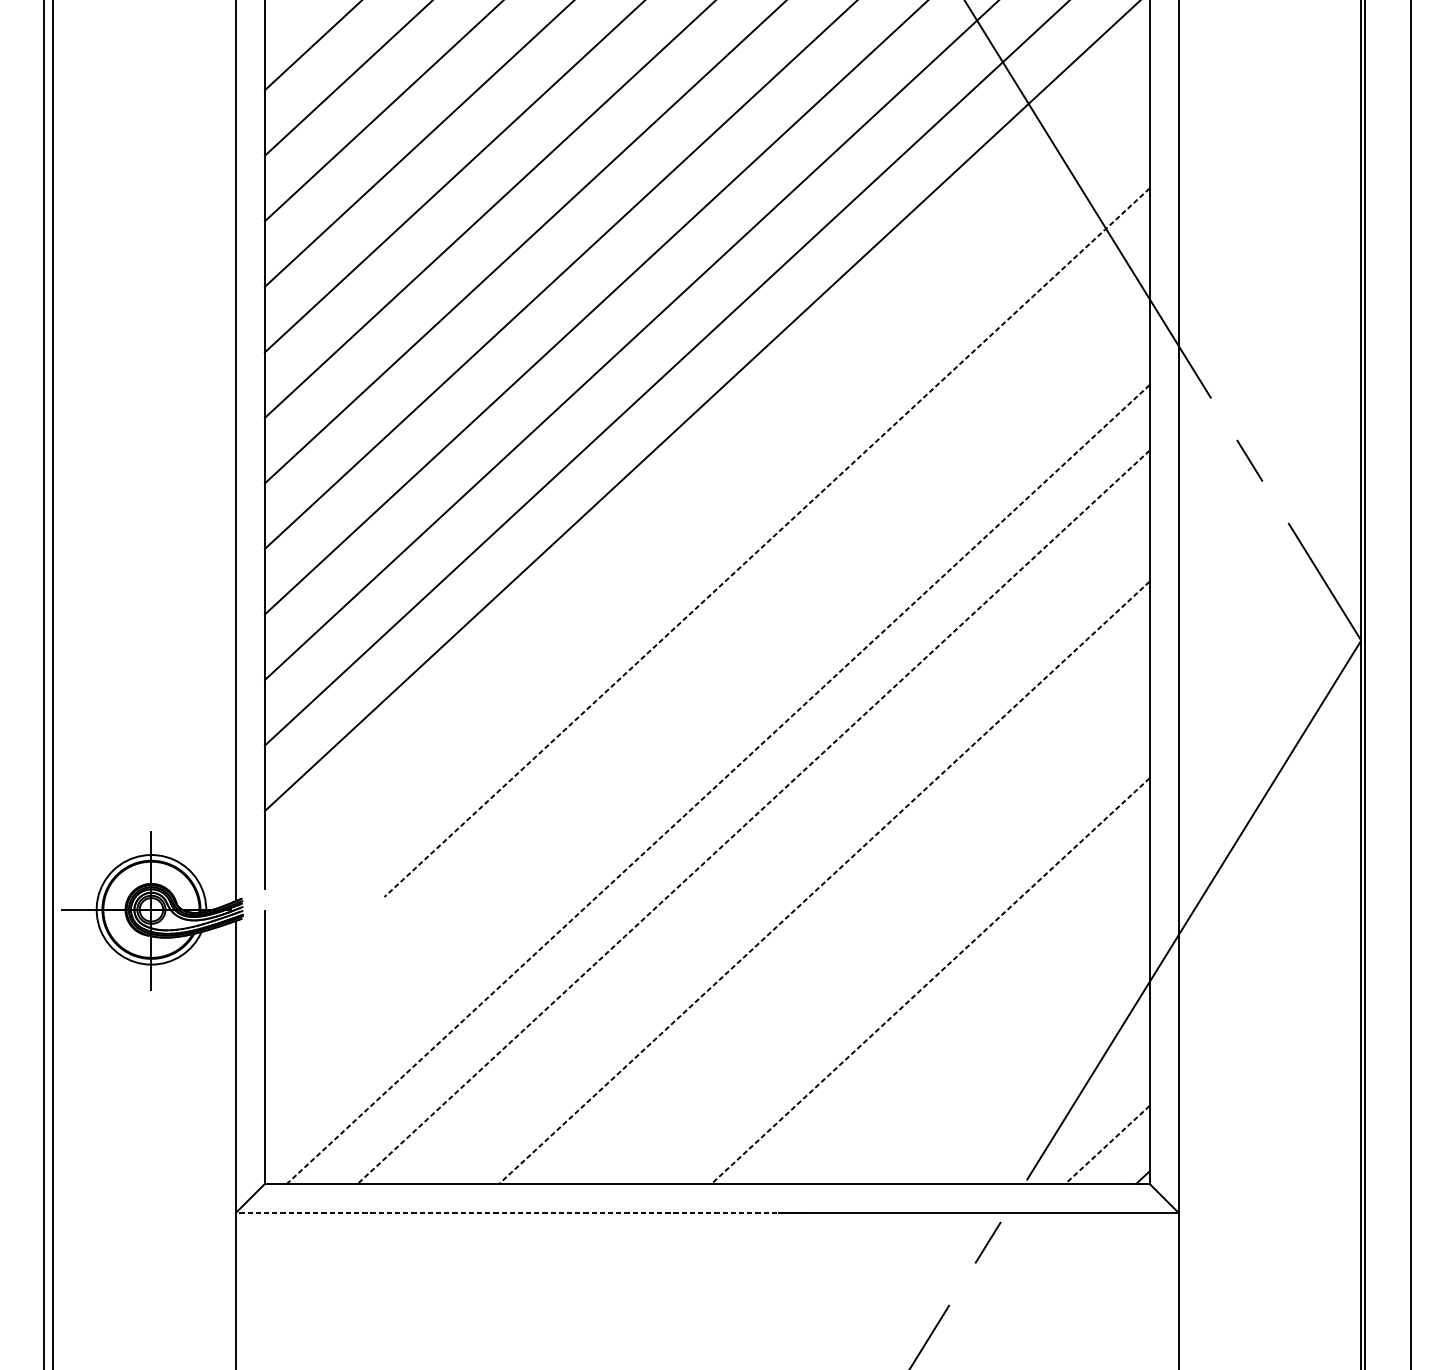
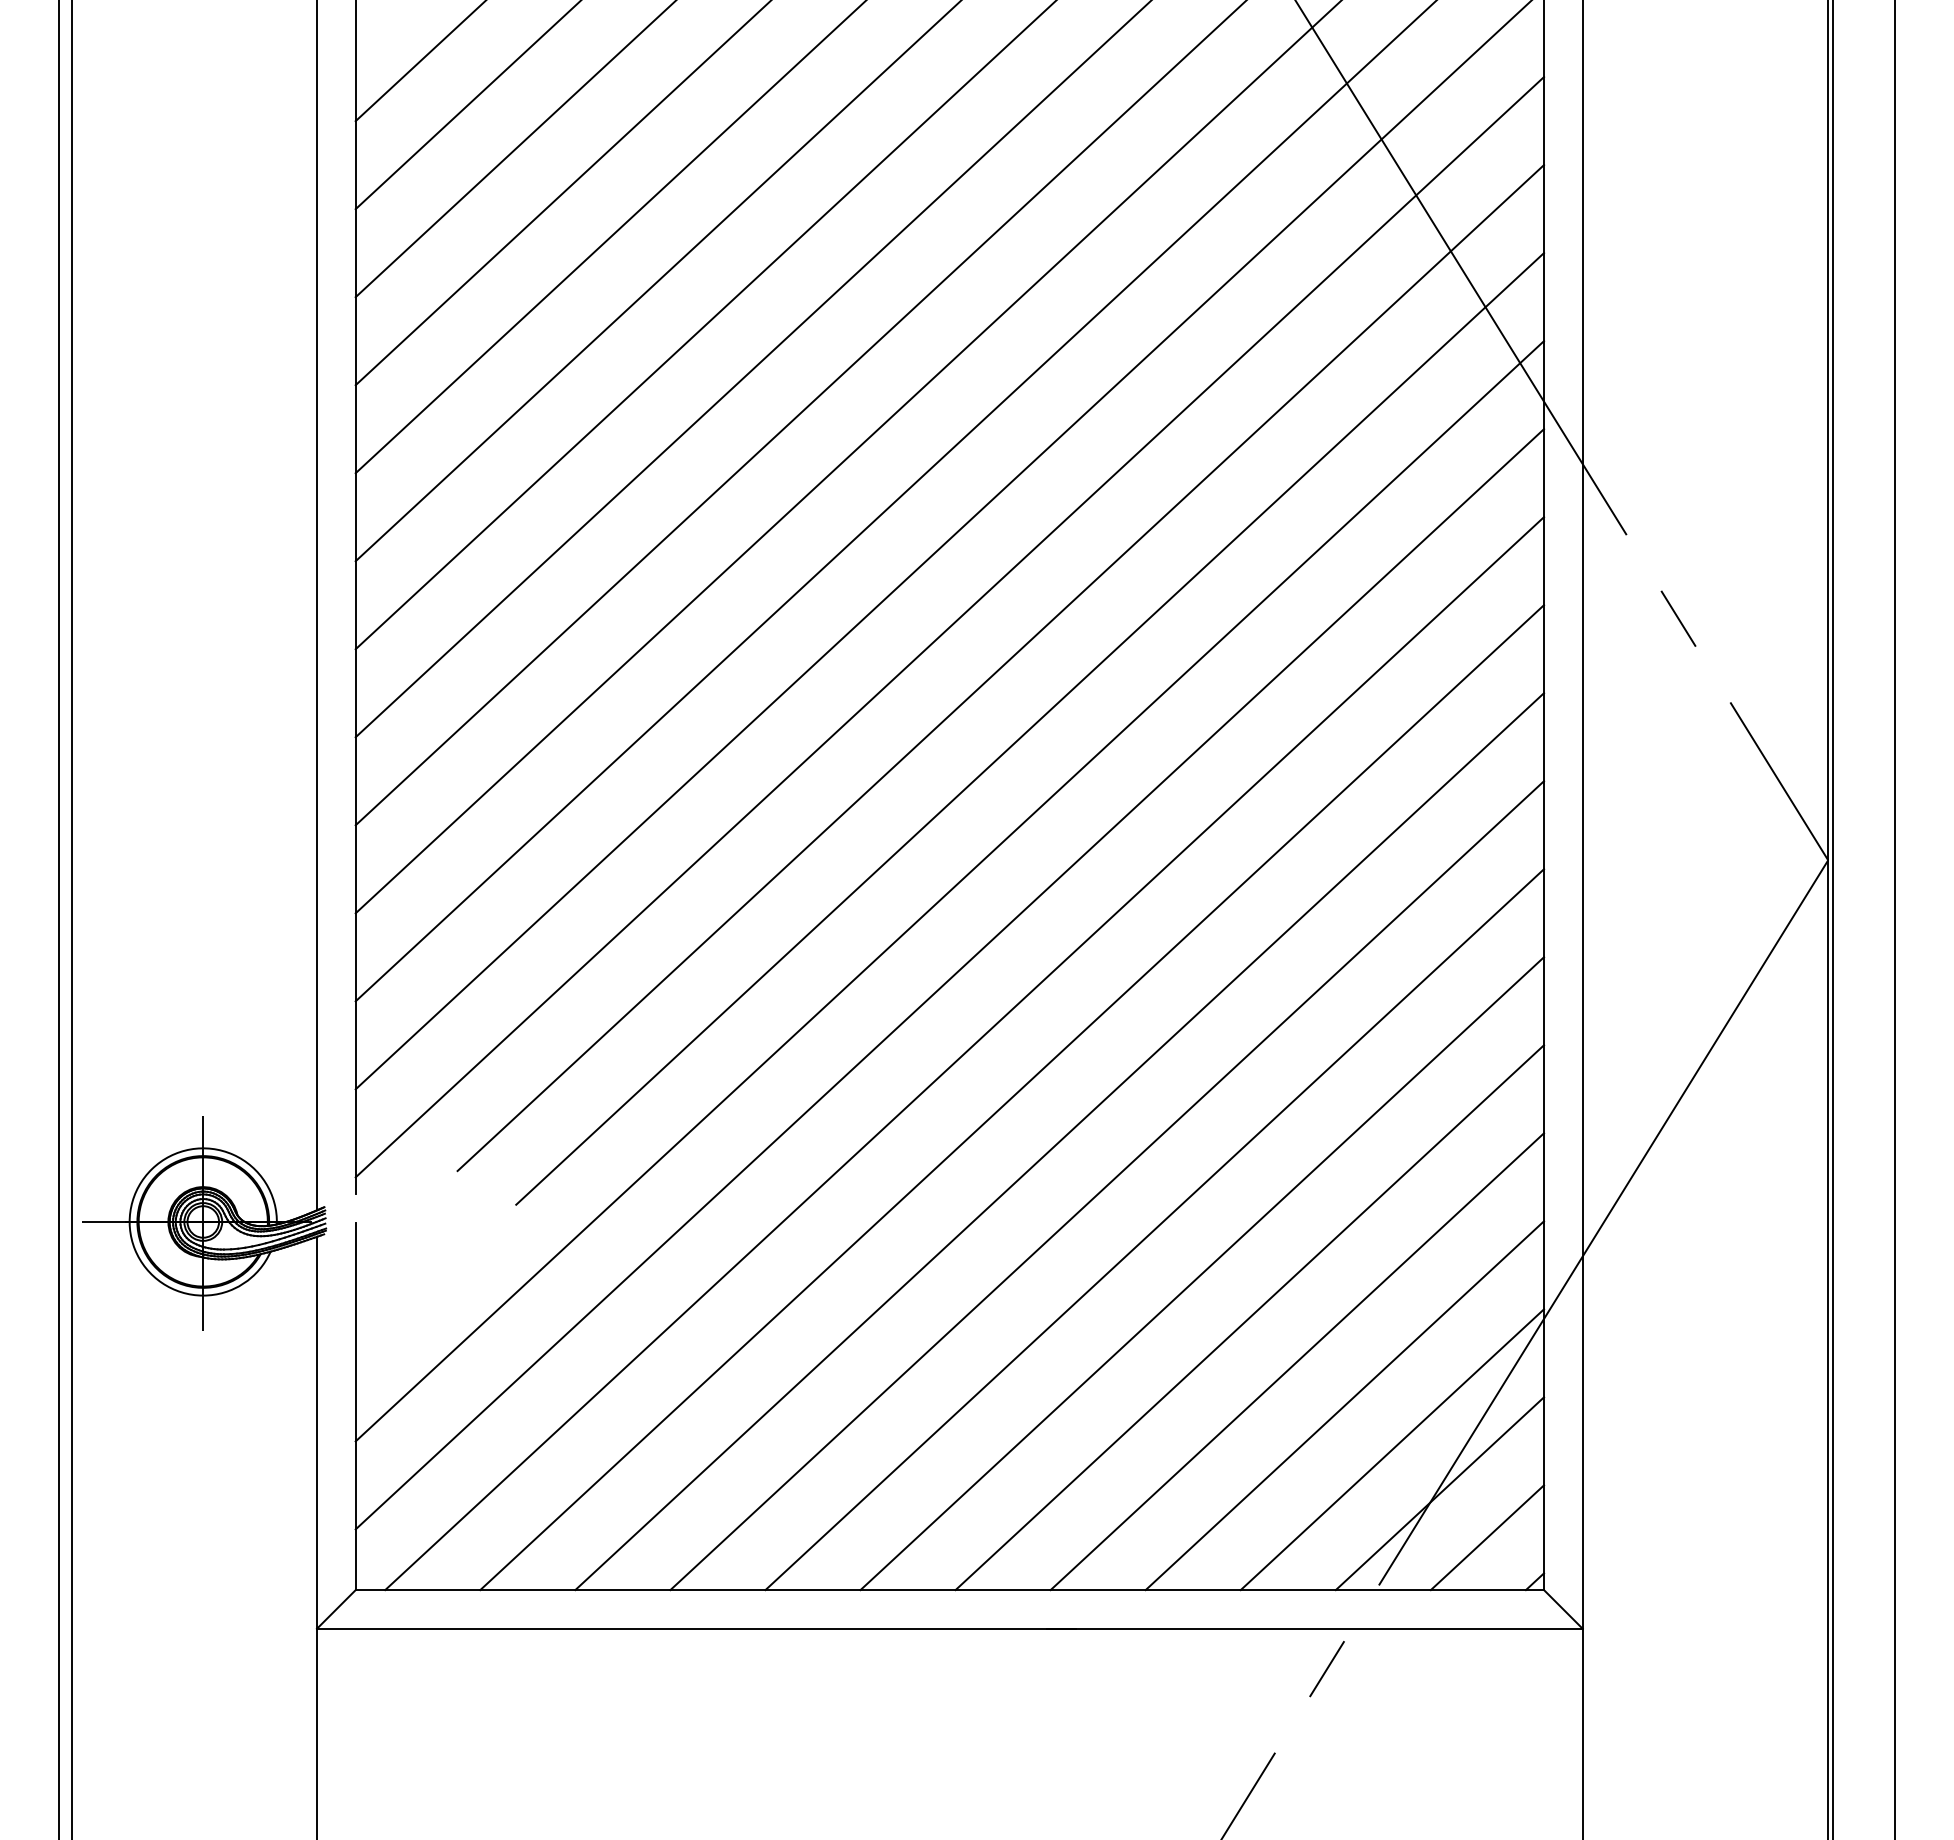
line: (707, 467) -> (949, 627), added
line: (744, 497) -> (1000, 668), added
line: (766, 543) -> (1029, 729), dashed -> solid
line: (707, 663) -> (949, 891), added
line: (707, 729) -> (949, 979), added
line: (718, 784) -> (964, 1053), dashed -> solid
line: (753, 817) -> (1012, 1097), dashed -> solid
line: (788, 849) -> (1059, 1141), added
line: (823, 882) -> (1106, 1185), dashed -> solid
line: (859, 915) -> (1154, 1229), added
line: (895, 948) -> (1202, 1273), added
line: (930, 980) -> (1249, 1317), dashed -> solid
line: (966, 1013) -> (1297, 1361), added
line: (1001, 1046) -> (1344, 1405), added
line: (1036, 1079) -> (1392, 1449), added
line: (1071, 1111) -> (1439, 1493), added
line: (1107, 1145) -> (1487, 1538), dashed -> solid
line: (518, 1212) -> (696, 1628), dashed -> solid

